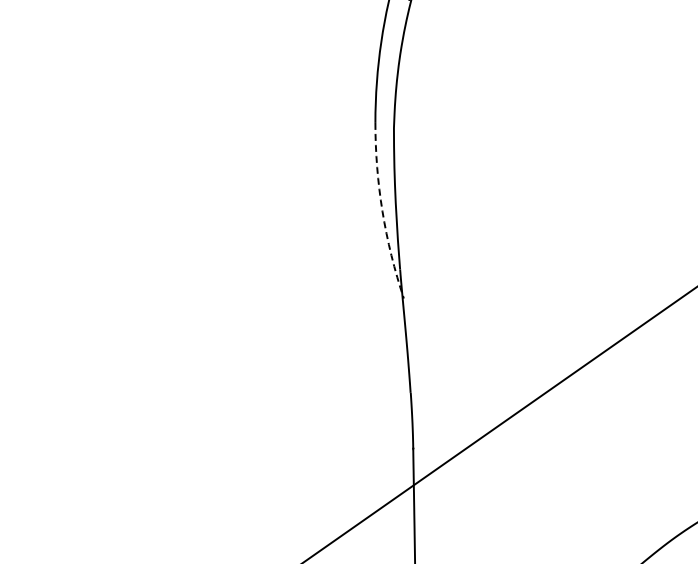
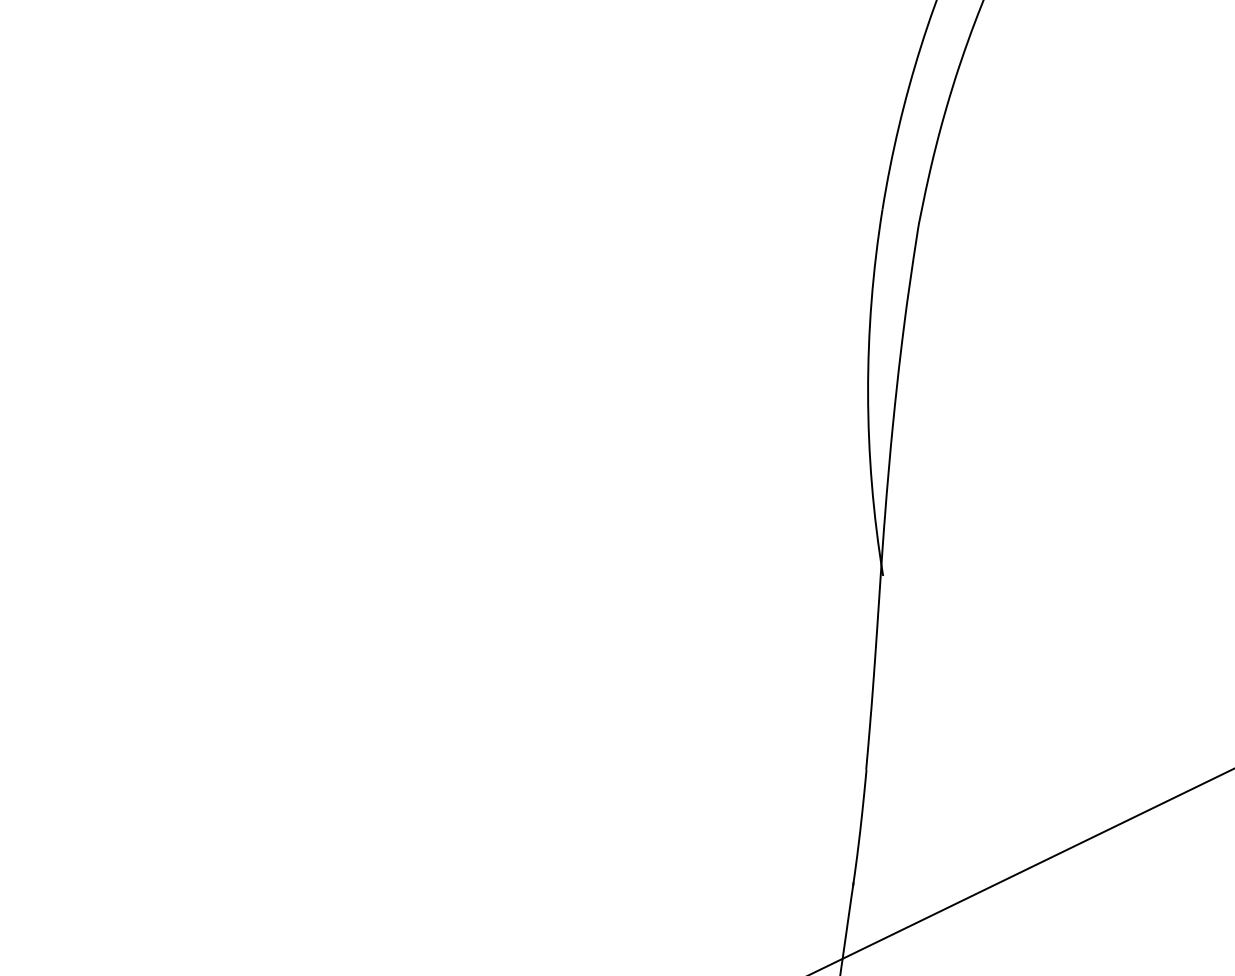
arc: (382, 211) -> (868, 392), dashed -> solid

